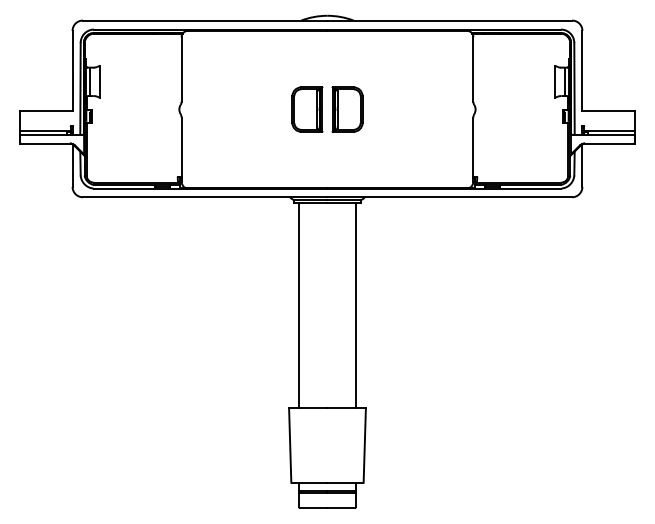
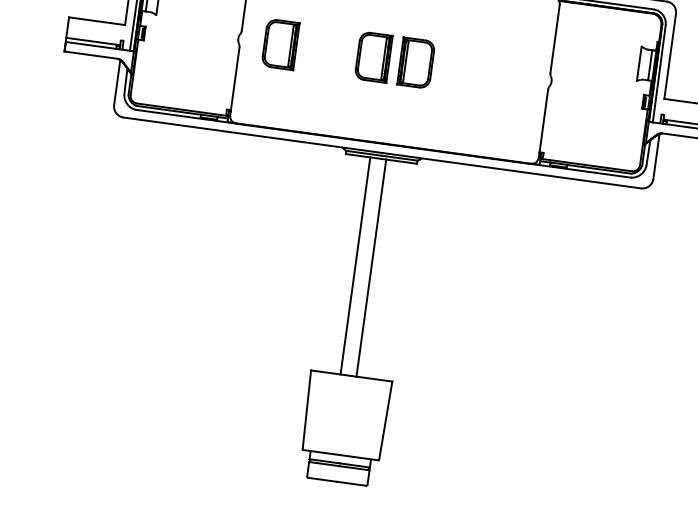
part: (219, 109) -> (280, 44), added
line: (298, 305) -> (354, 265), moved
line: (356, 305) -> (371, 268), moved

